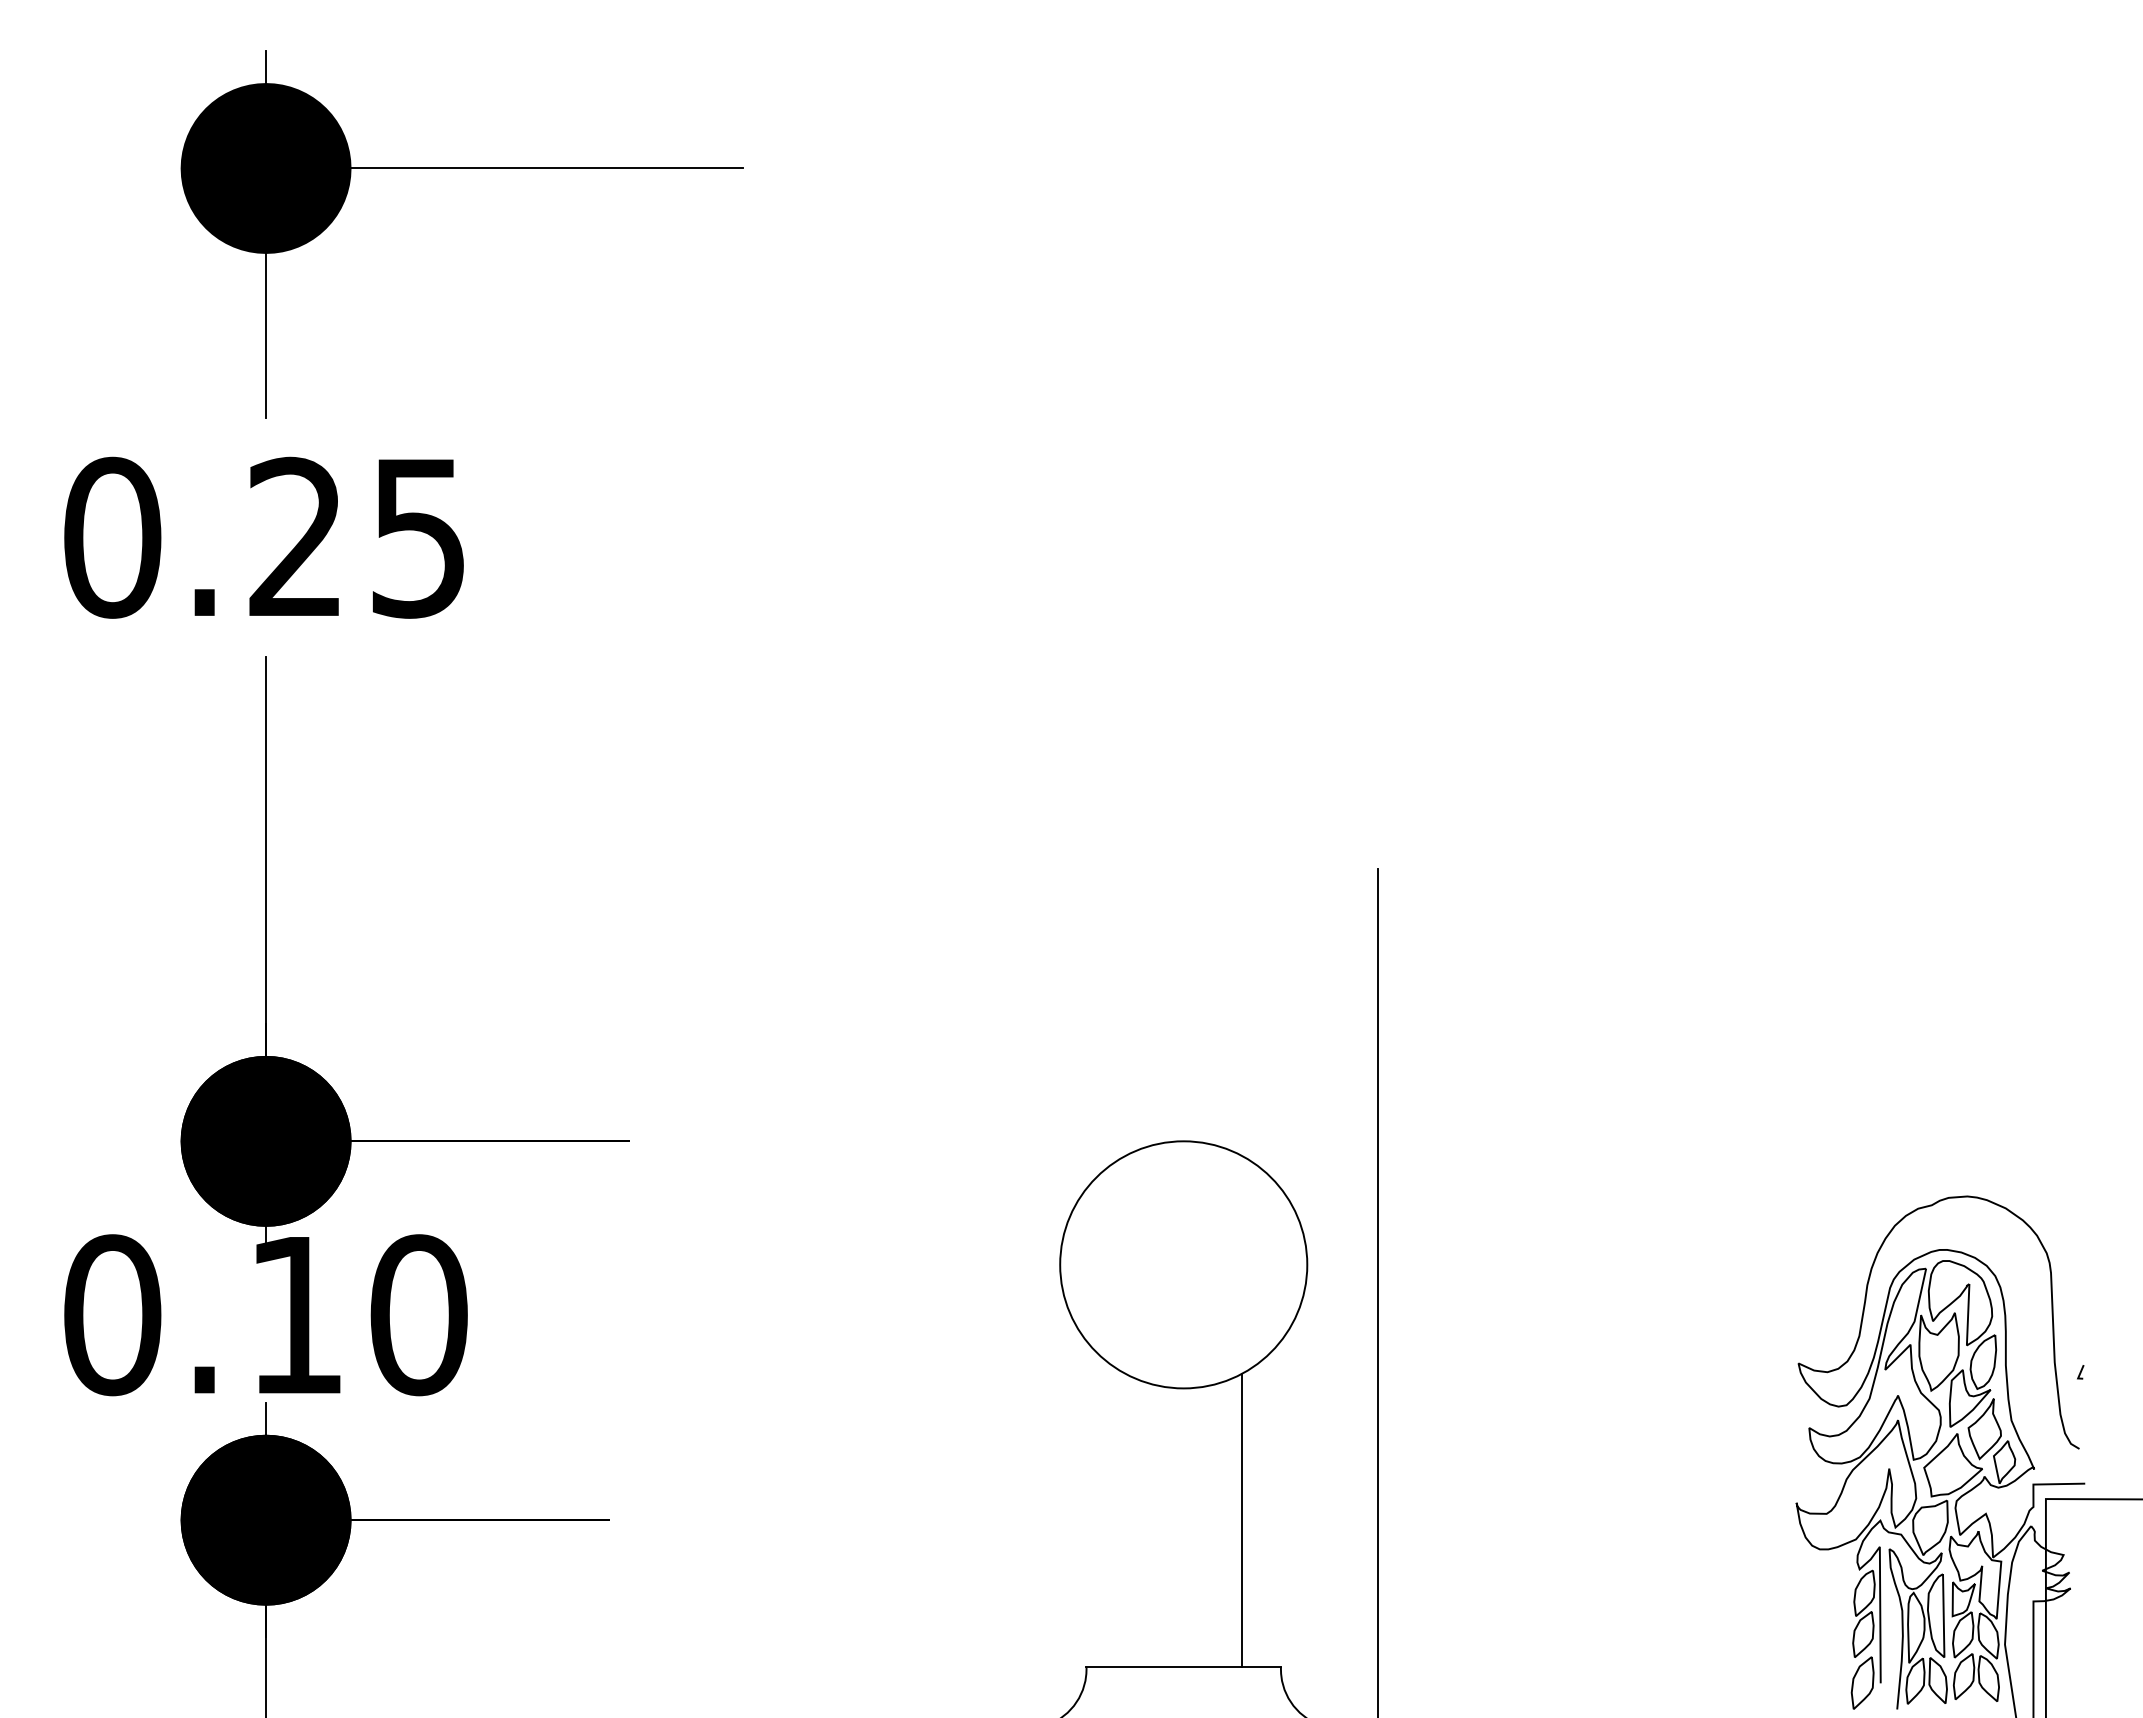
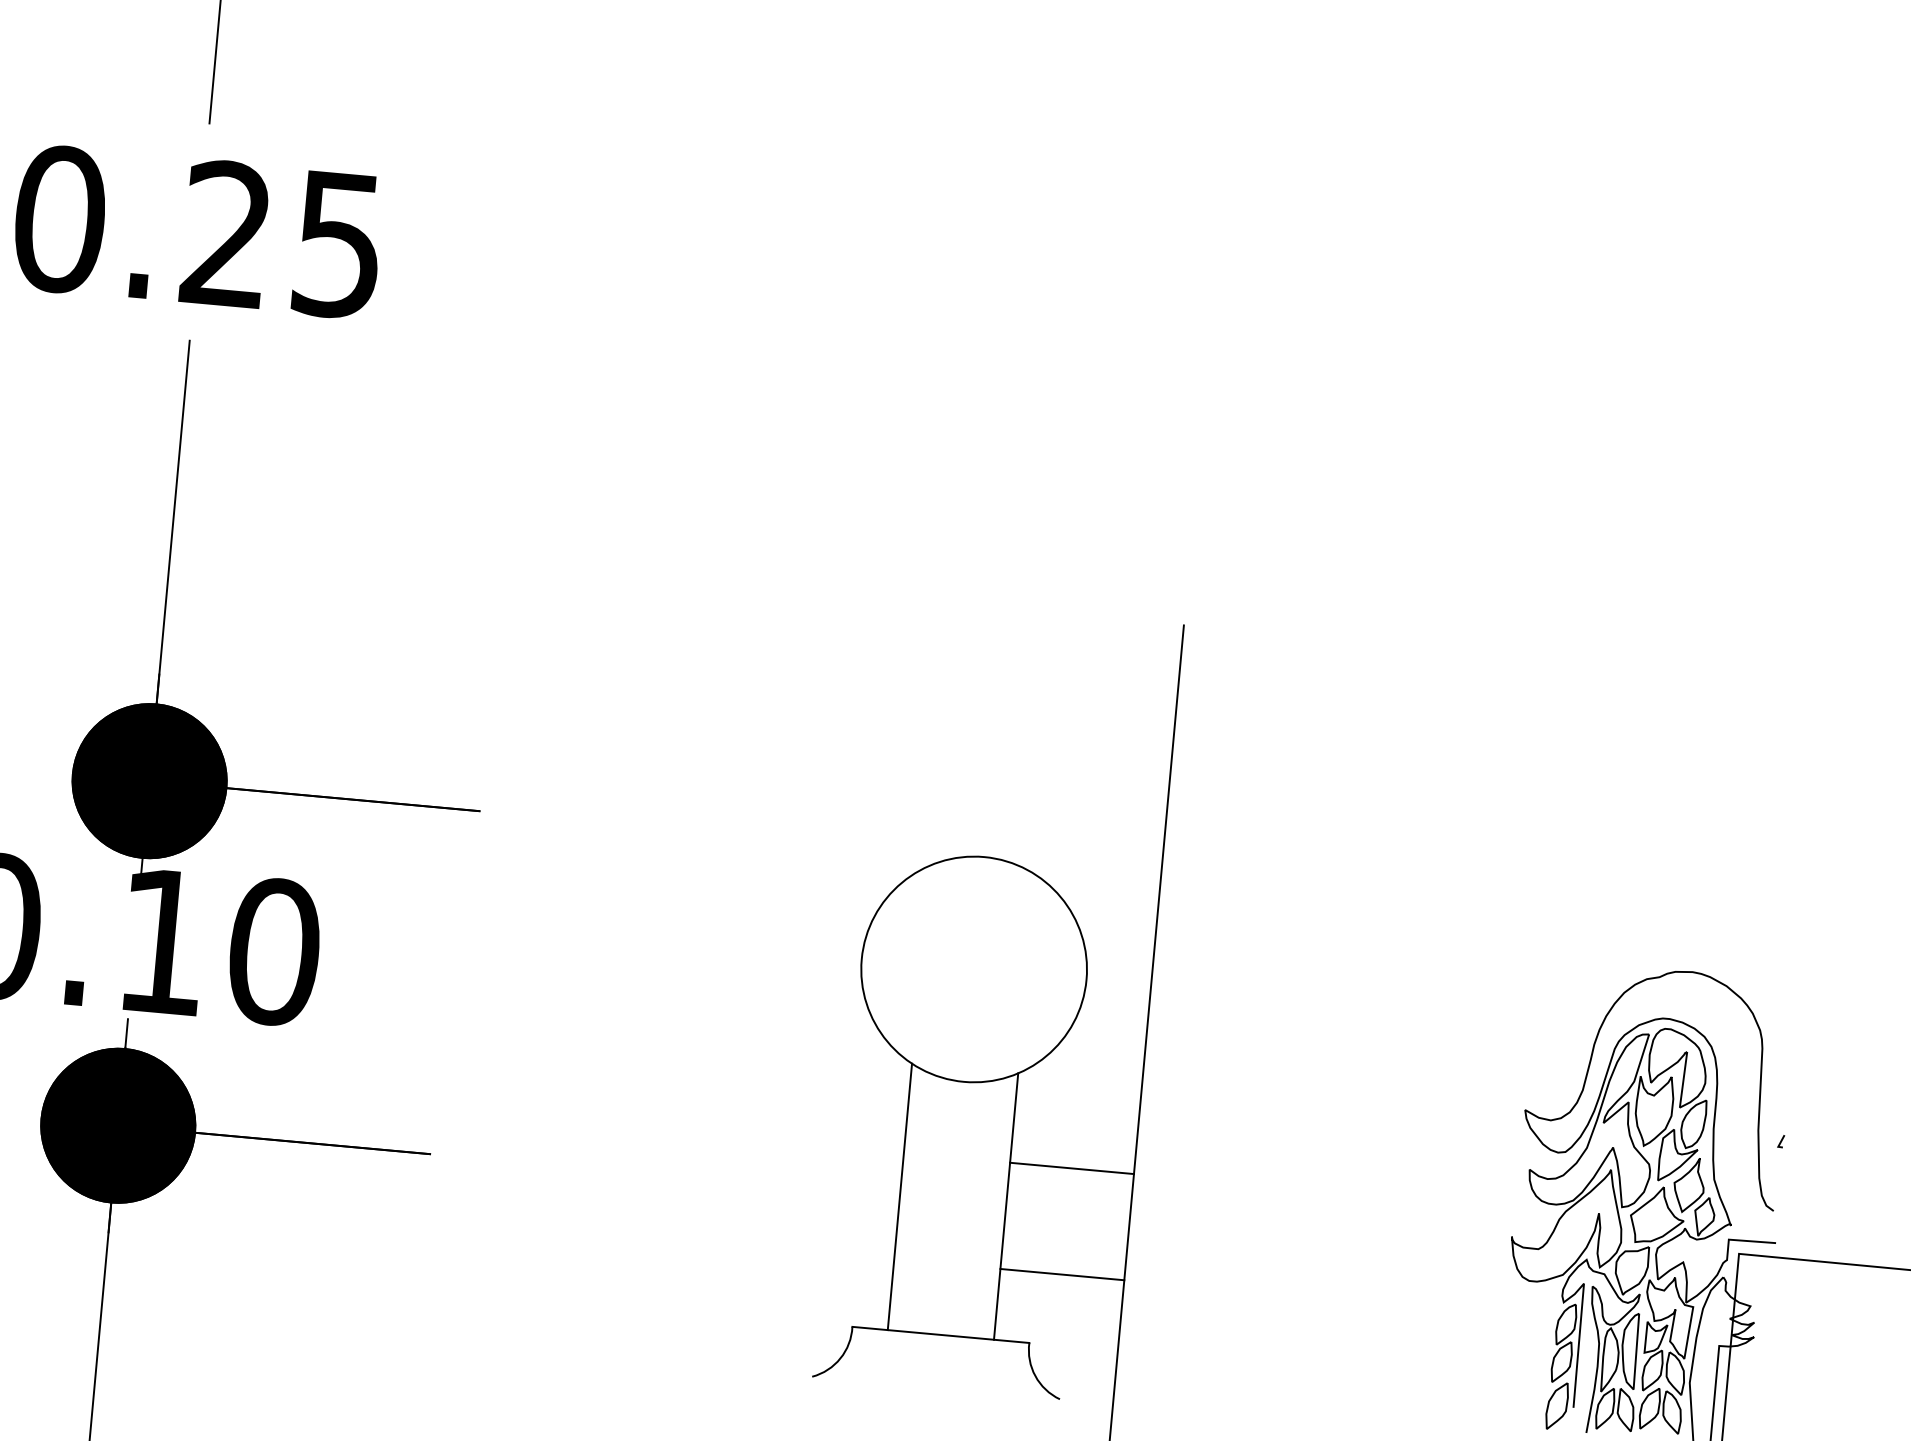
line: (1310, 1472) -> (1072, 1168), added
line: (1125, 1519) -> (900, 1196), added
line: (1310, 1588) -> (1062, 1274), added

